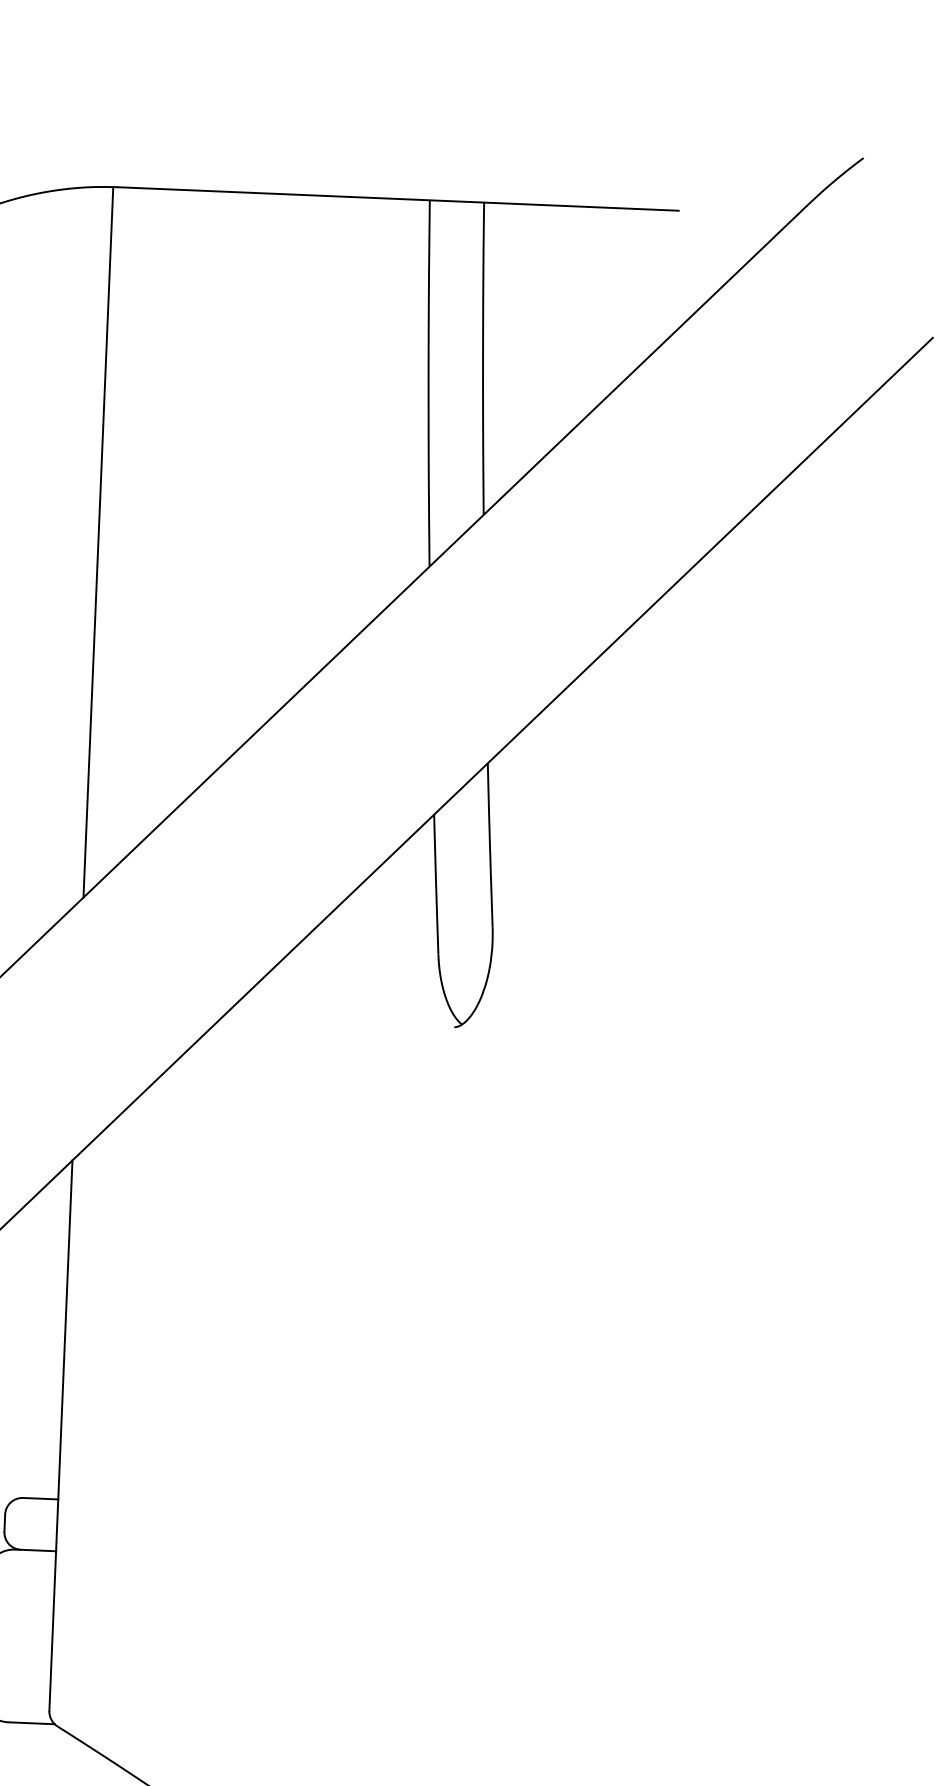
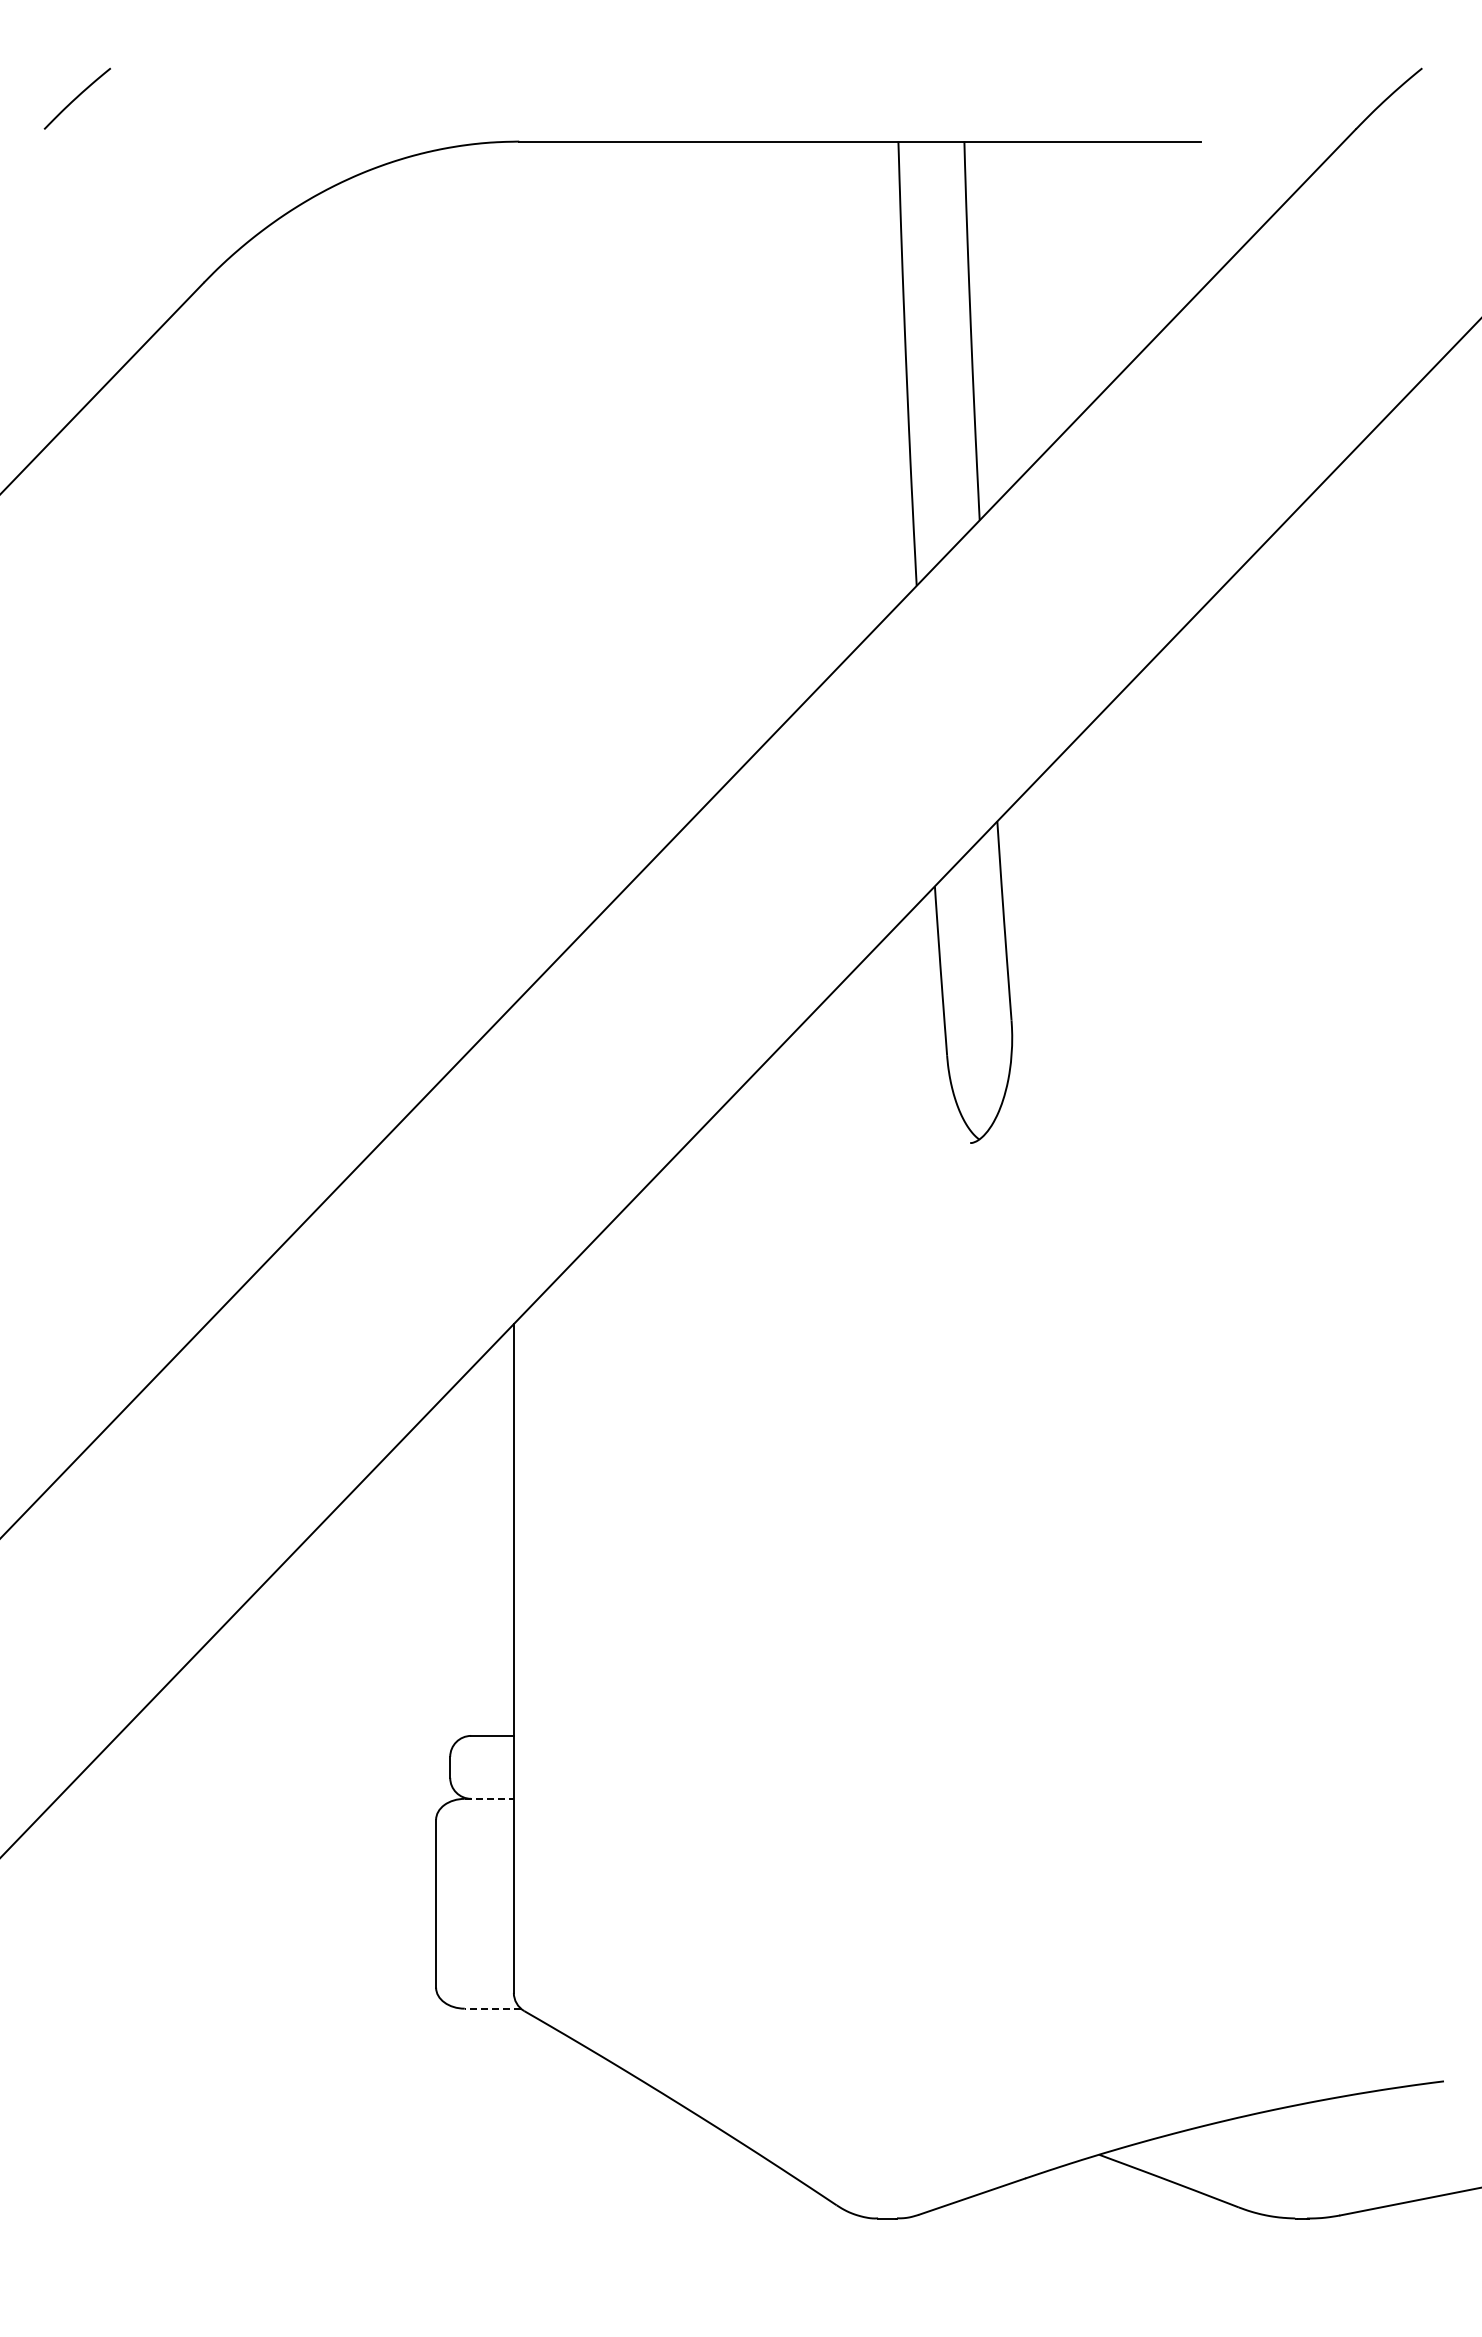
line: (98, 541) -> (513, 572), removed
line: (36, 1550) -> (489, 1798), solid -> dashed
line: (31, 1723) -> (492, 2008), solid -> dashed

